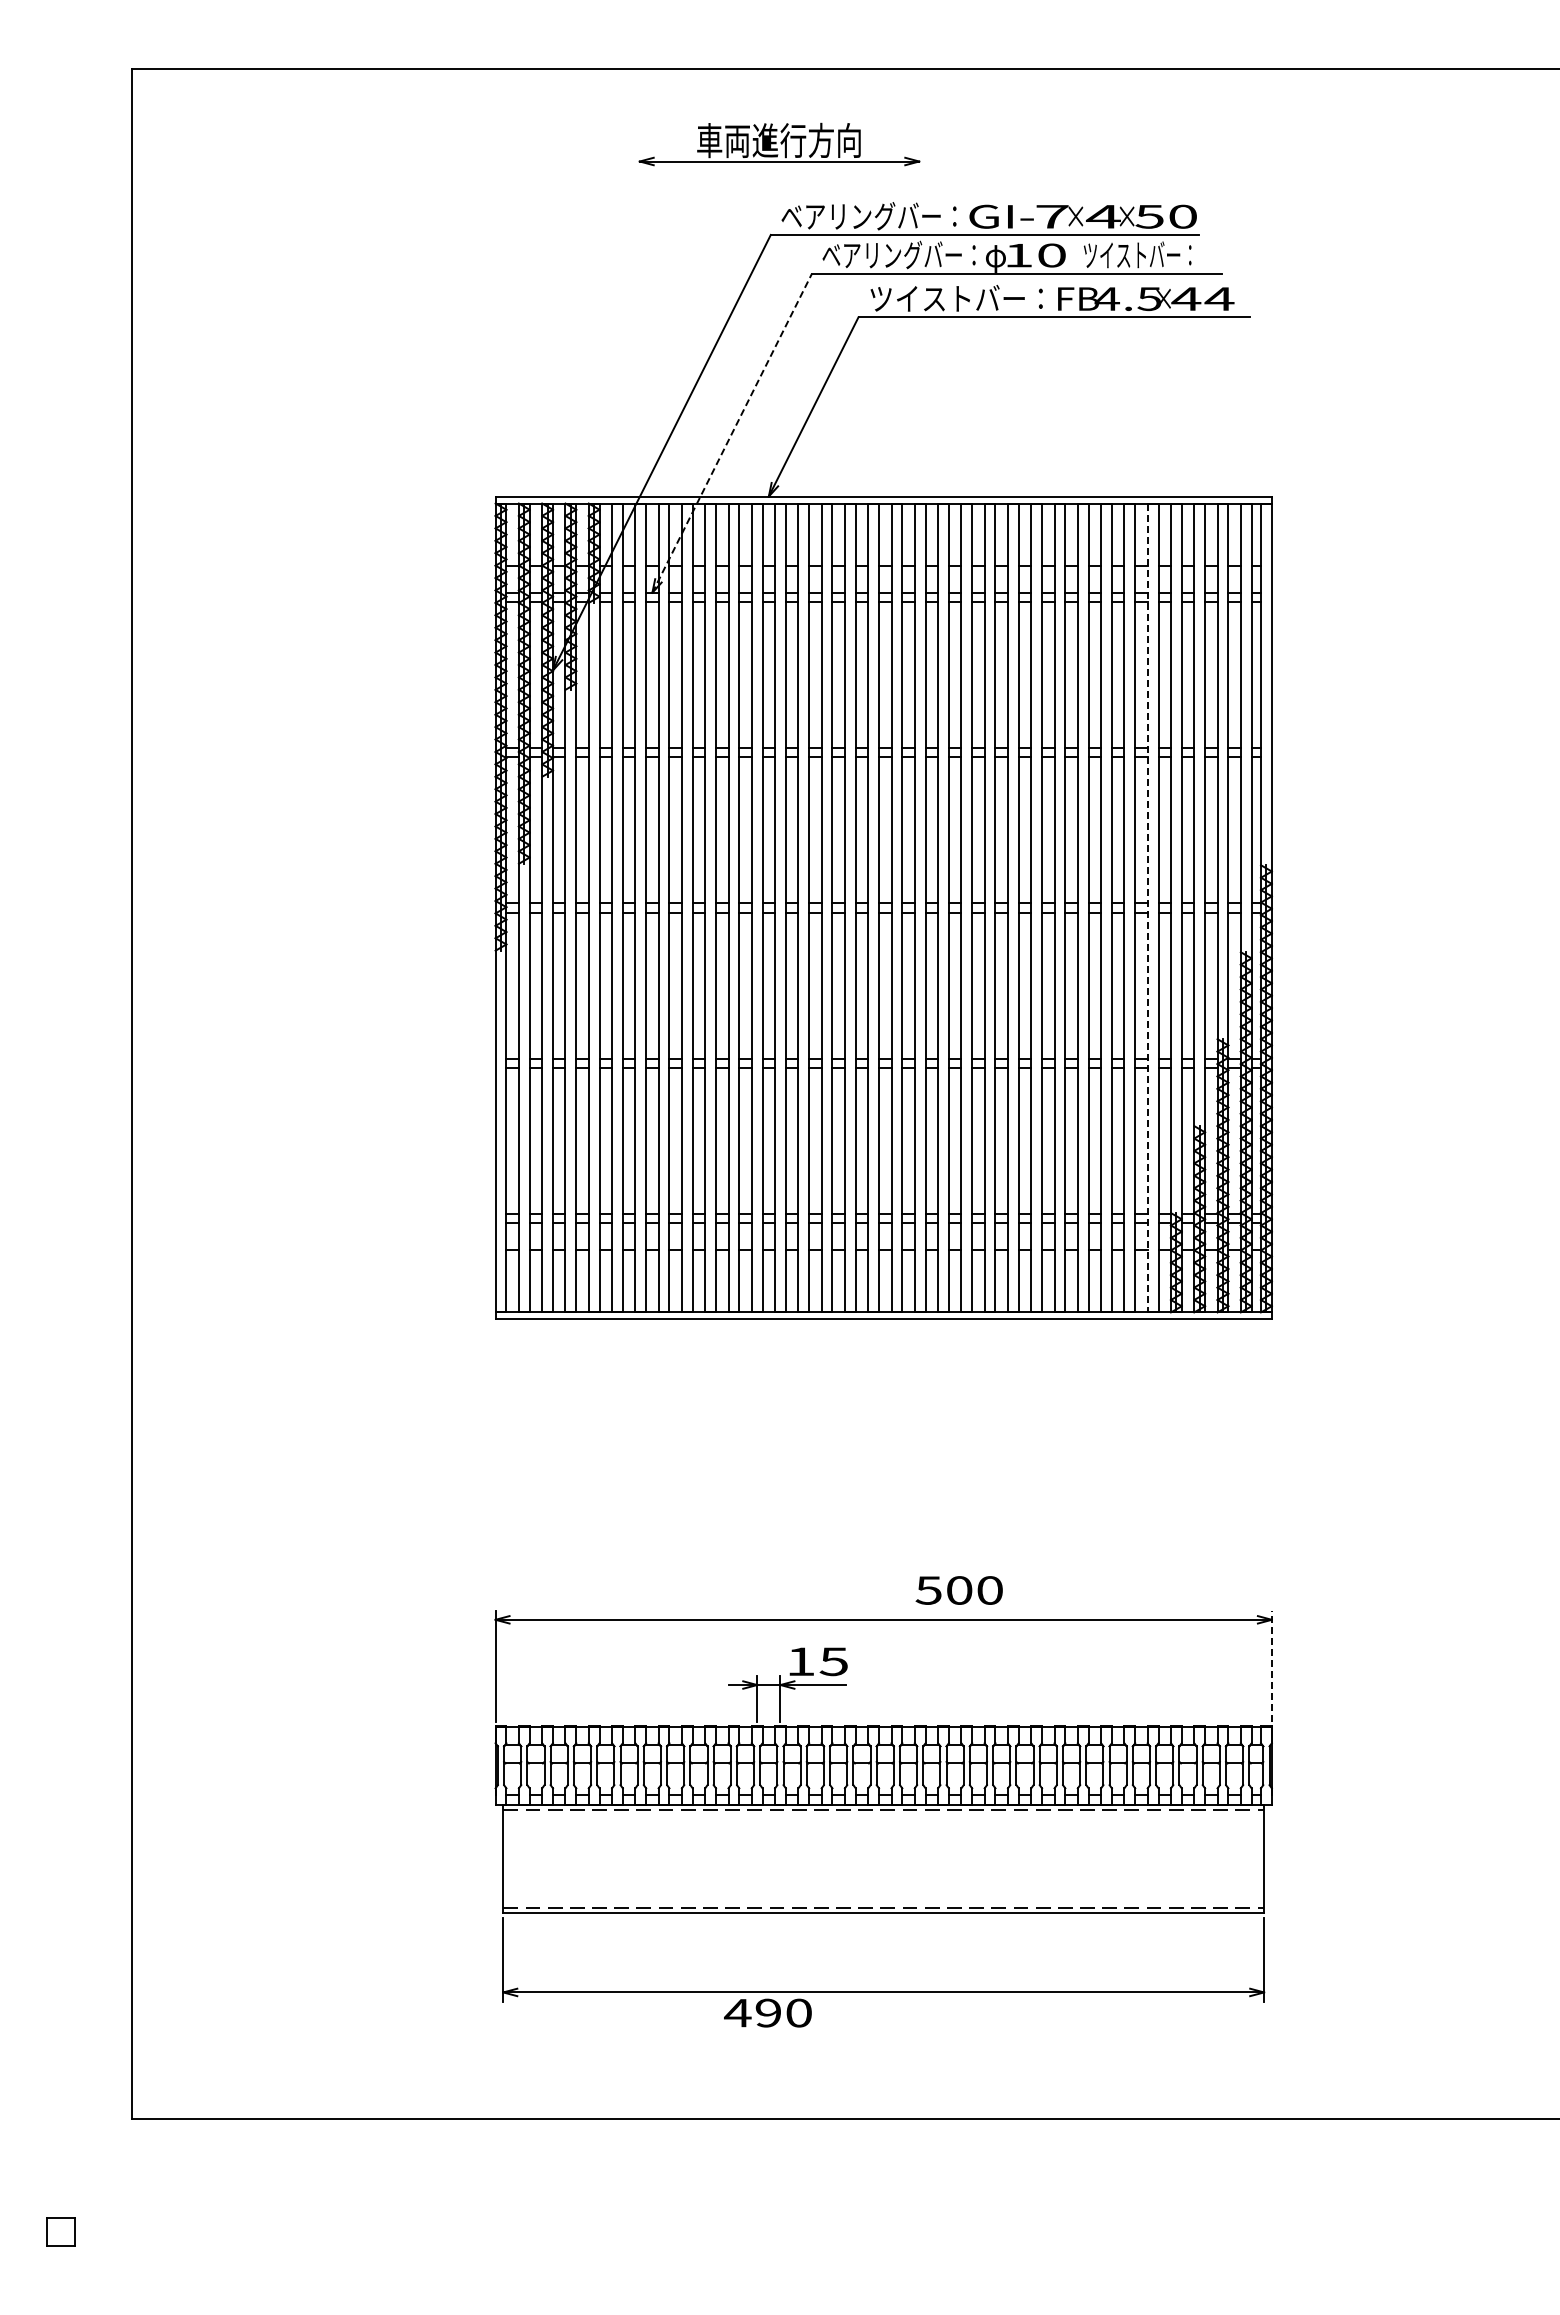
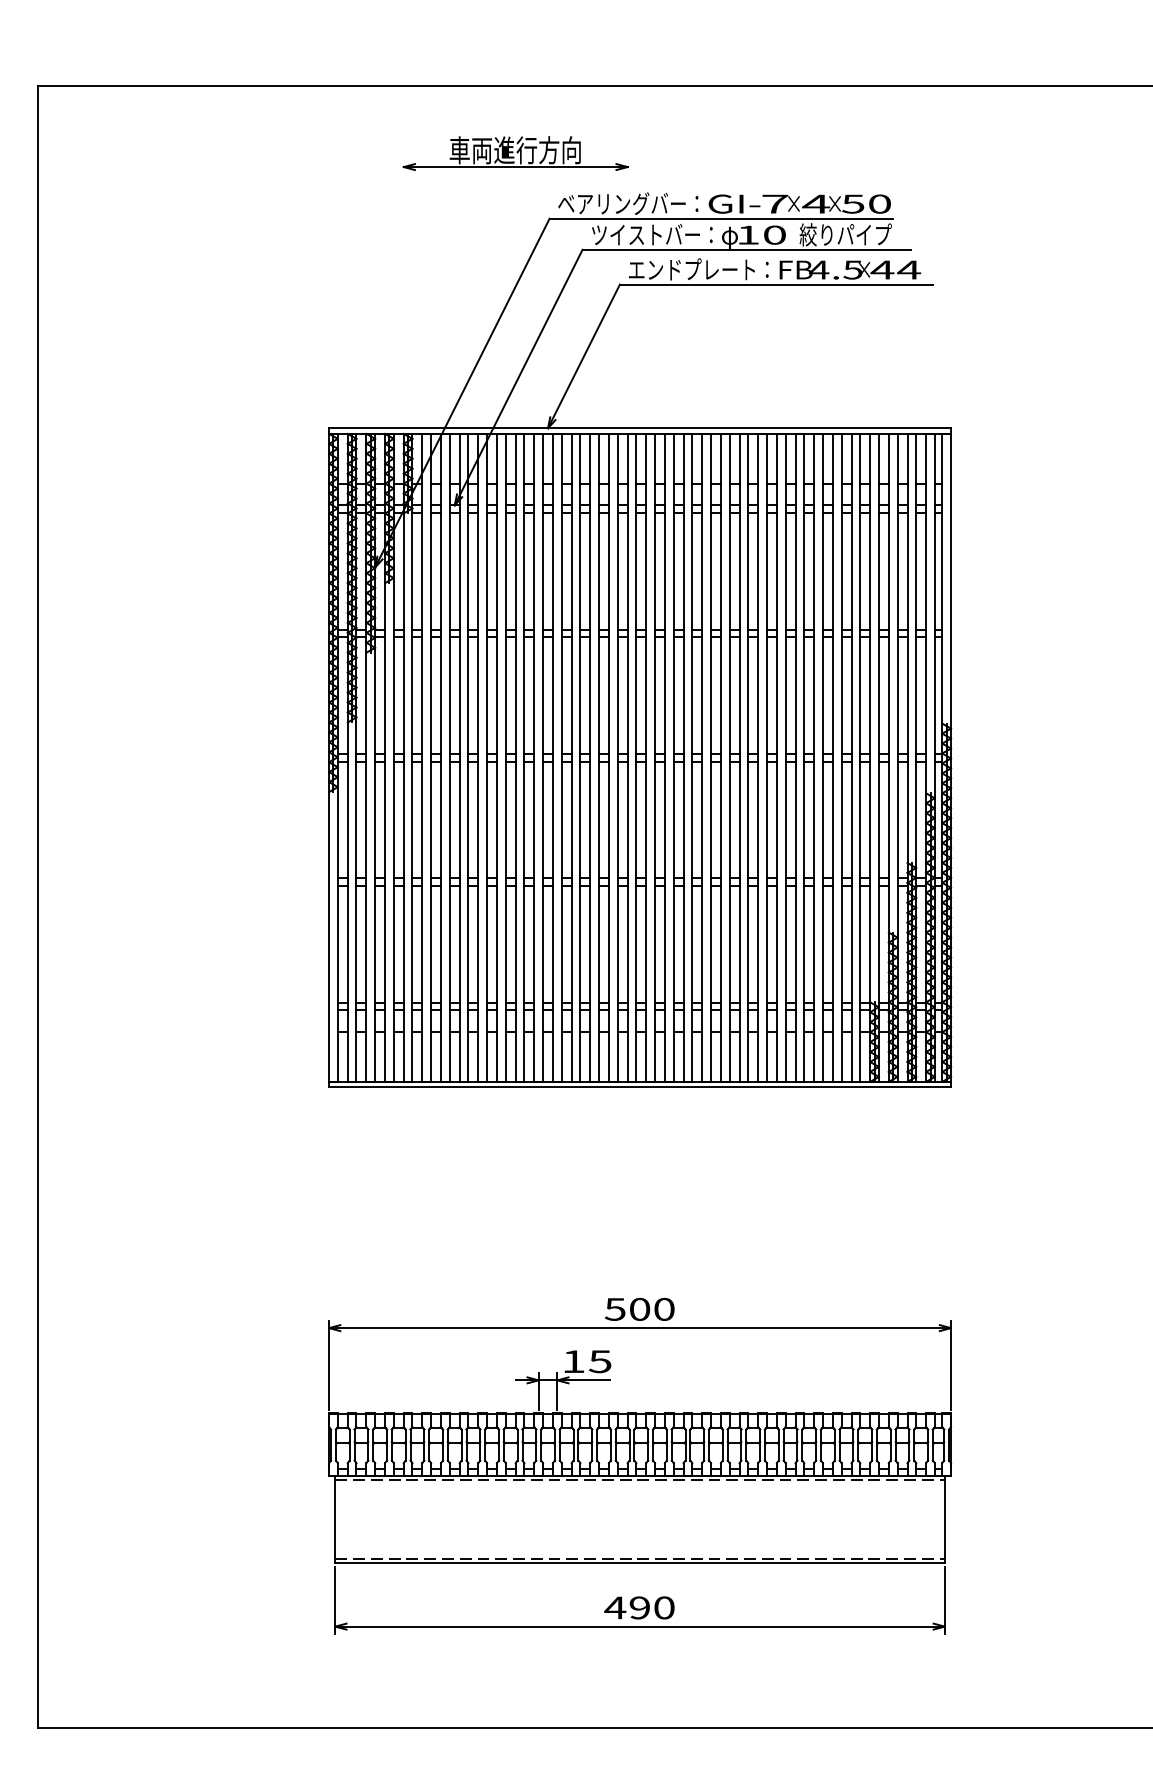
part: (779, 144) -> (515, 153), moved
text: (898, 254) -> (651, 234), ベアリングバー： -> ツイストバー：
text: (1140, 254) -> (845, 234), ツイストバー： -> 絞りパイプ
text: (956, 297) -> (698, 268), ツイストバー： -> エンドプレート：
line: (732, 432) -> (518, 376), dashed -> solid
line: (1147, 908) -> (851, 758), dashed -> solid
text: (958, 1590) -> (639, 1309), moved
line: (1271, 1666) -> (950, 1365), dashed -> solid
text: (767, 2012) -> (639, 1607), moved

